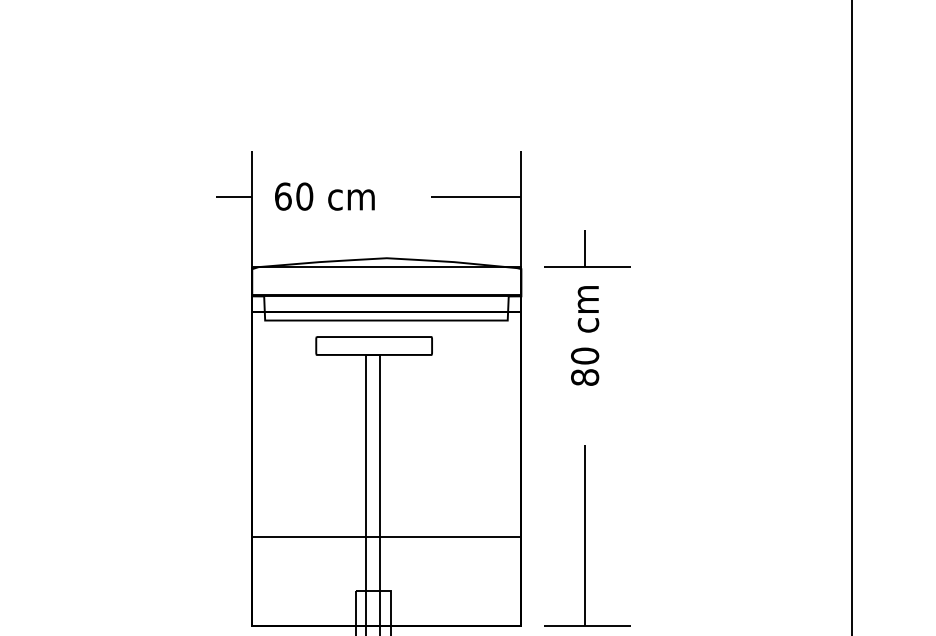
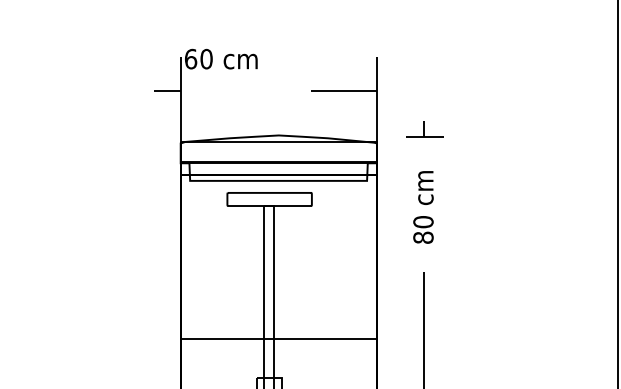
text: (324, 196) -> (221, 59), moved
part: (587, 248) -> (425, 128), size x0.6
text: (585, 335) -> (423, 207), moved

